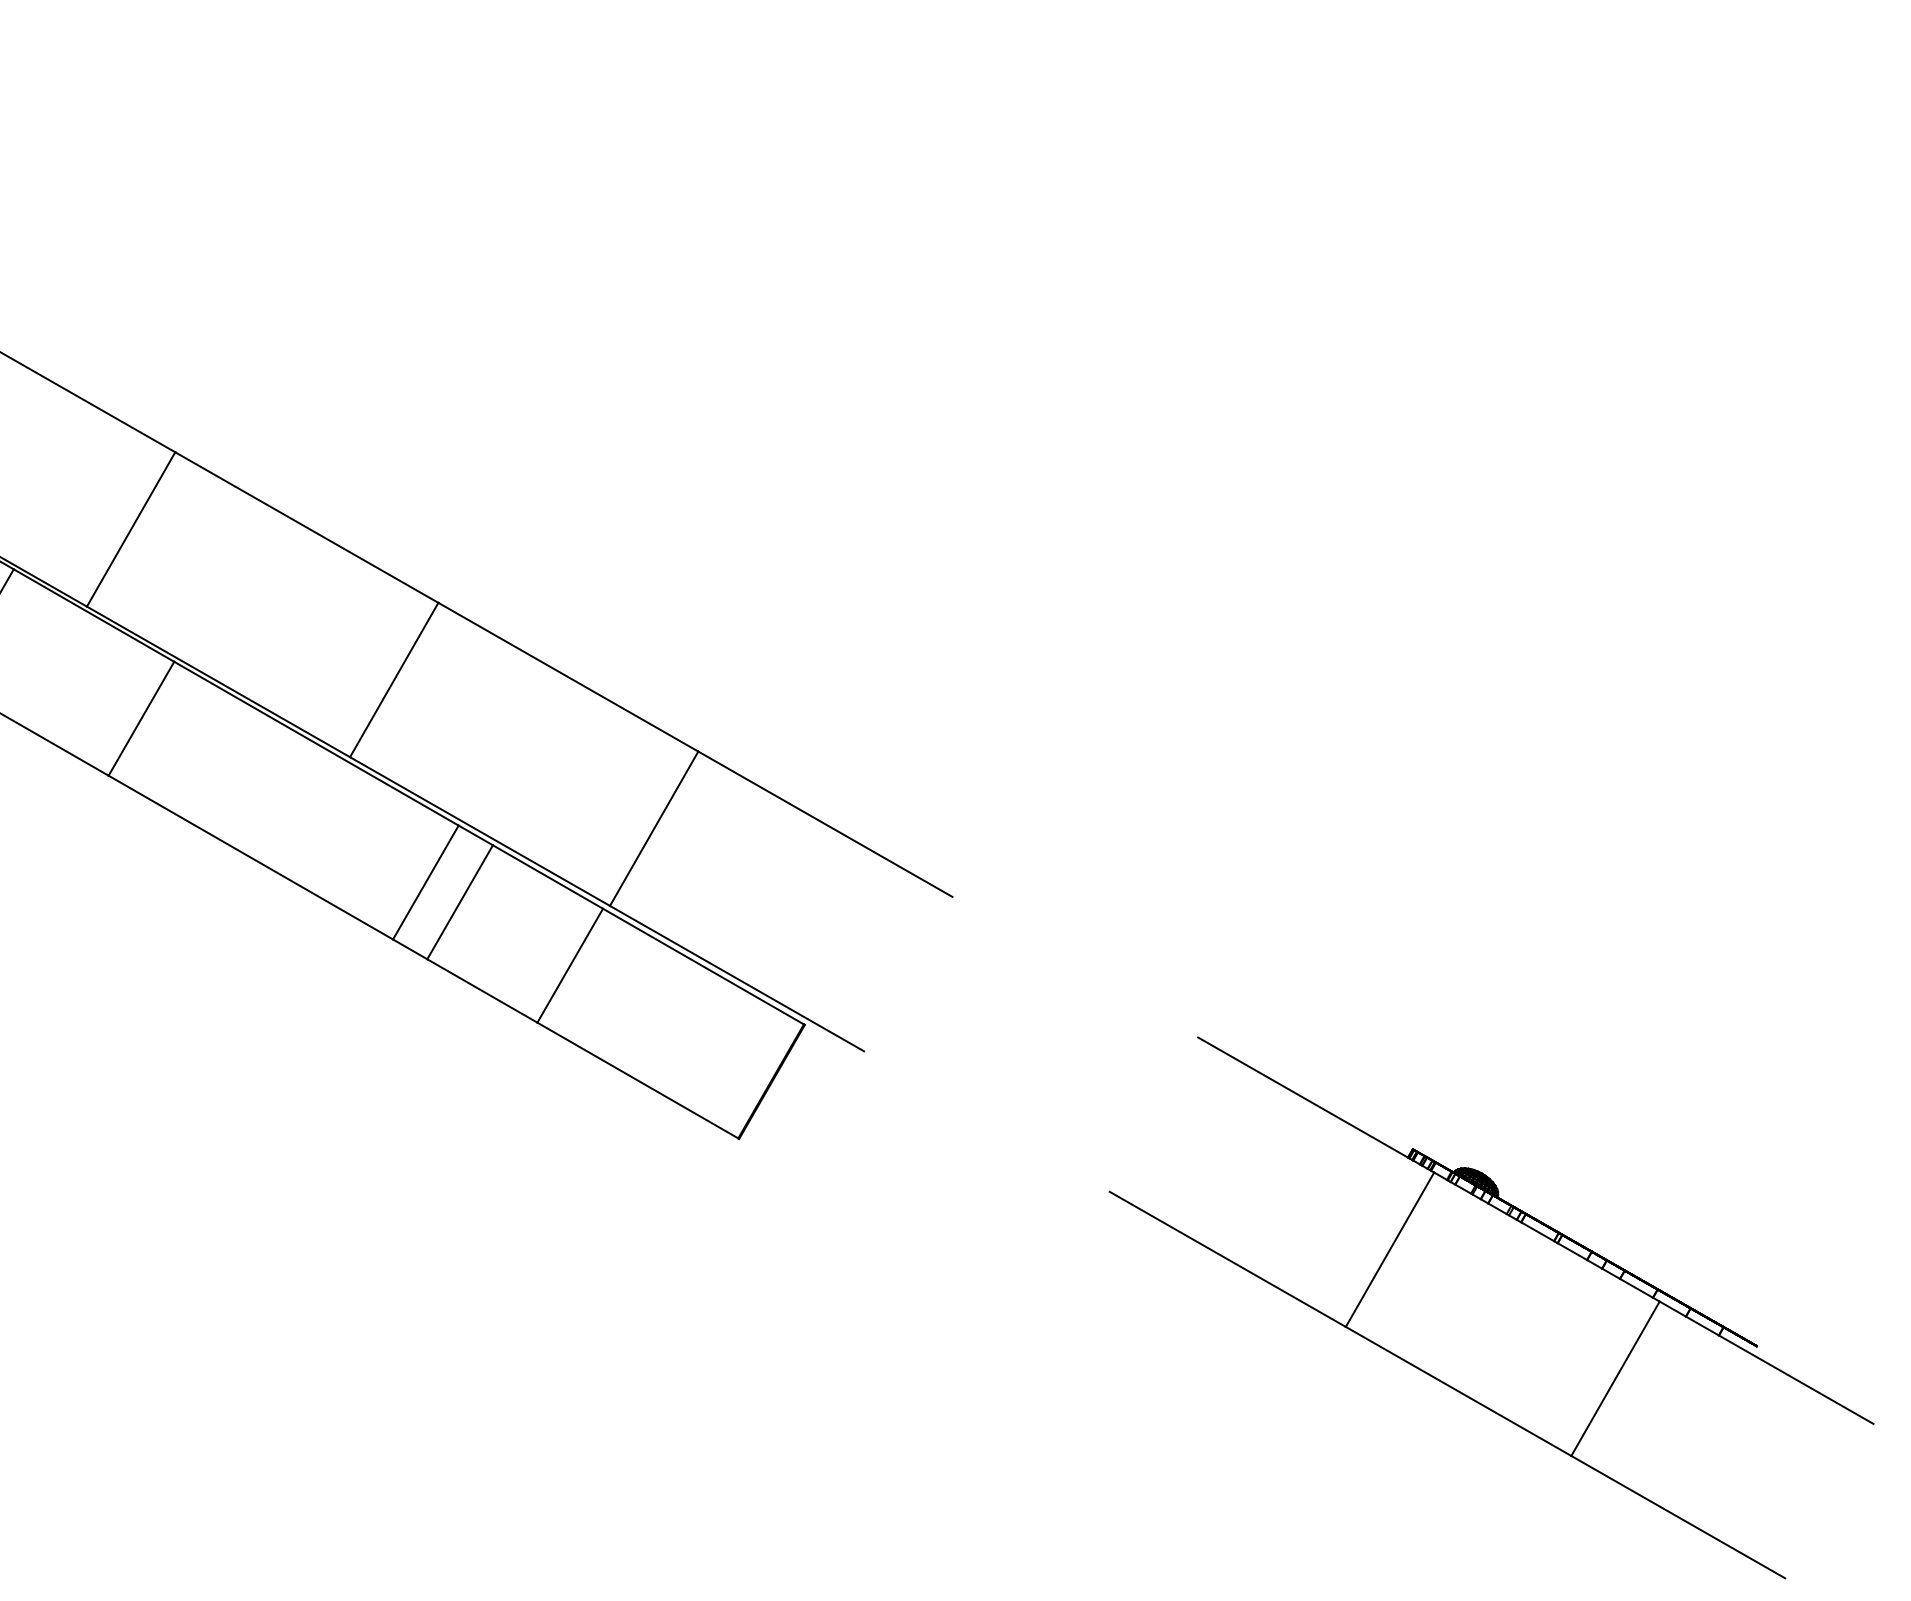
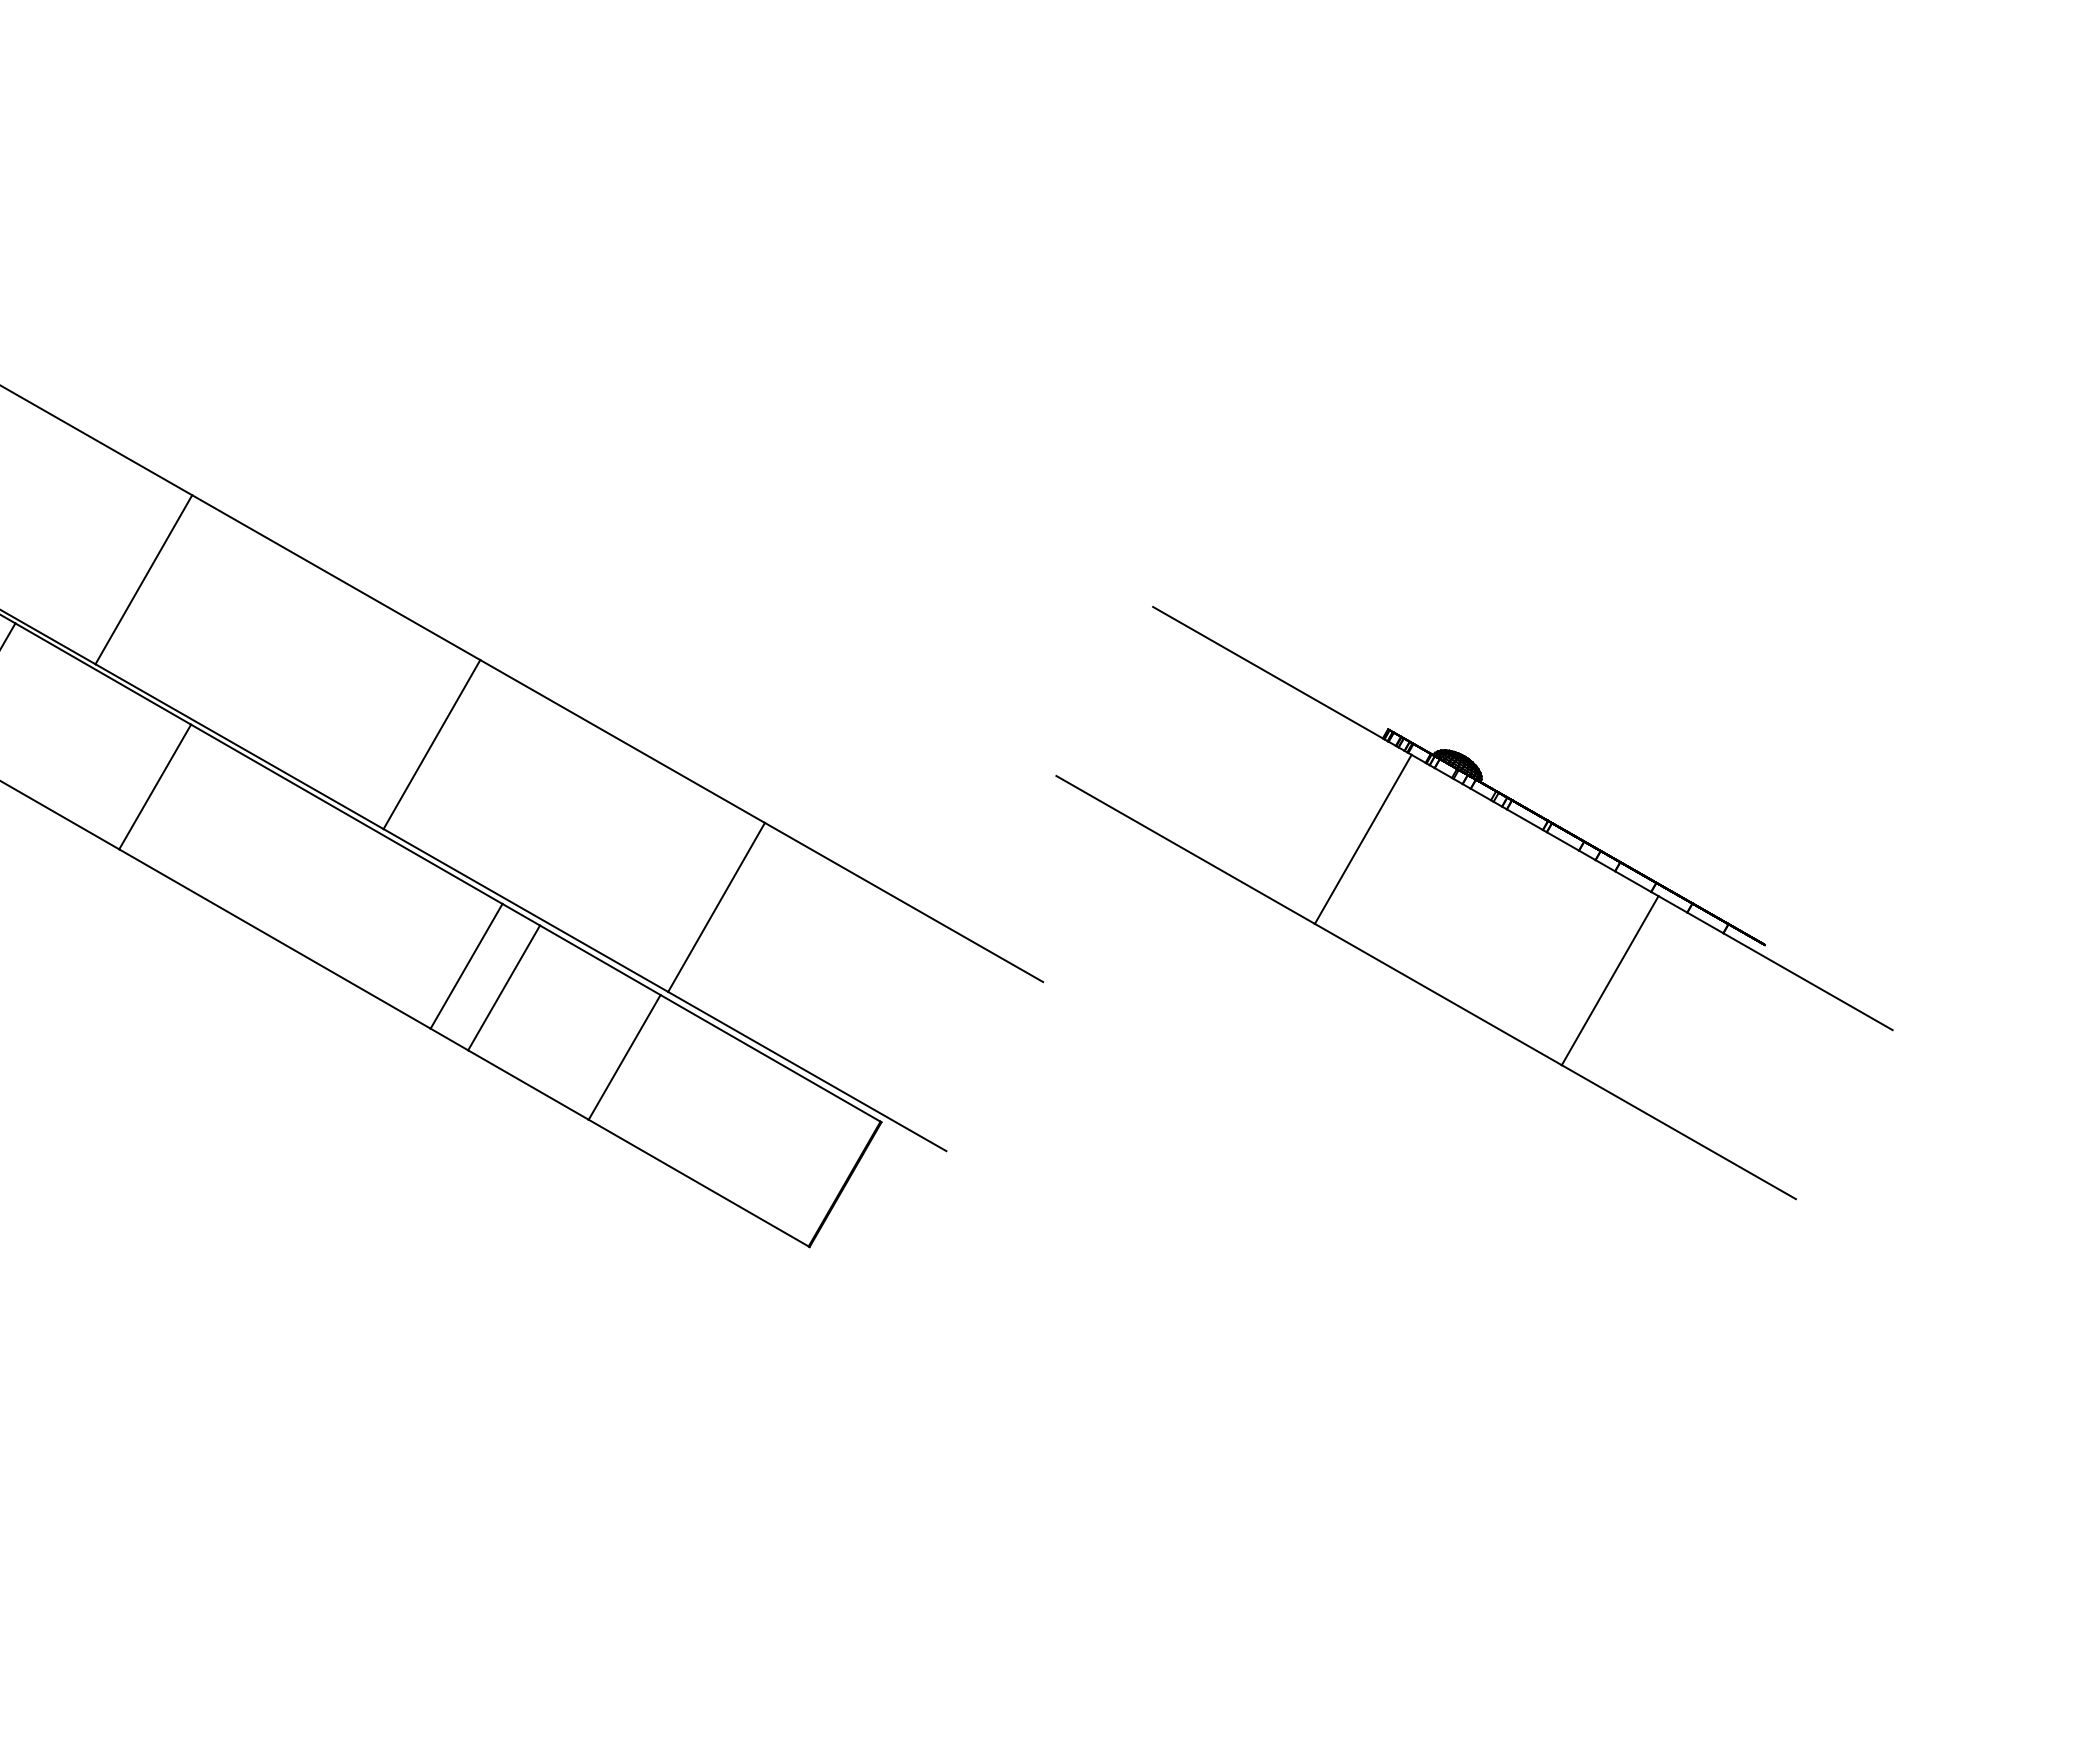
part: (1491, 1308) -> (1474, 903), moved

